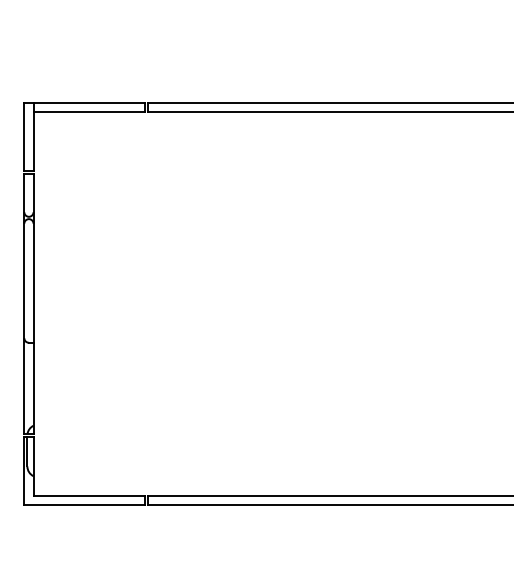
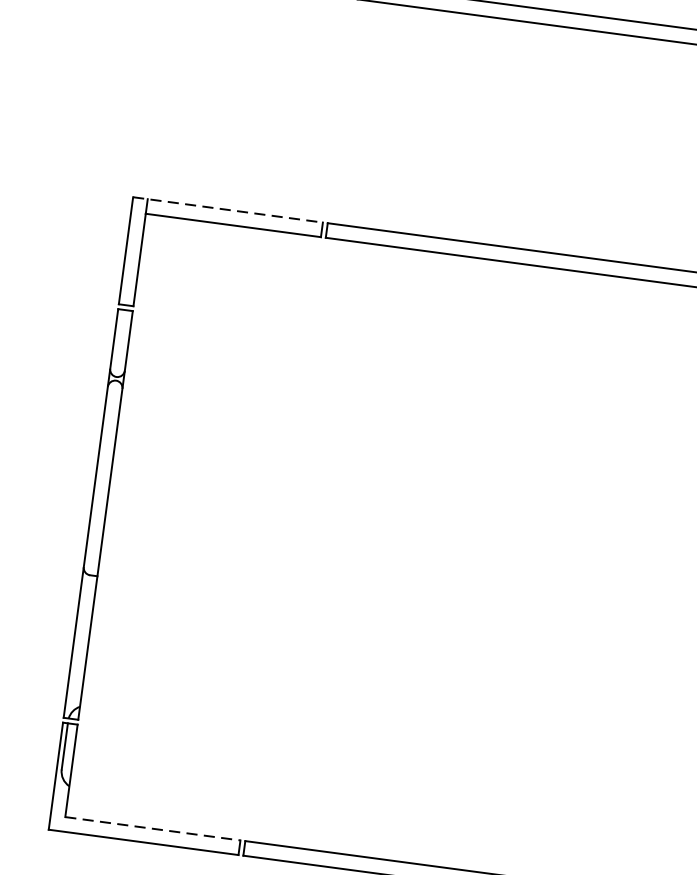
line: (85, 103) -> (229, 210), solid -> dashed
line: (89, 495) -> (153, 828), solid -> dashed

